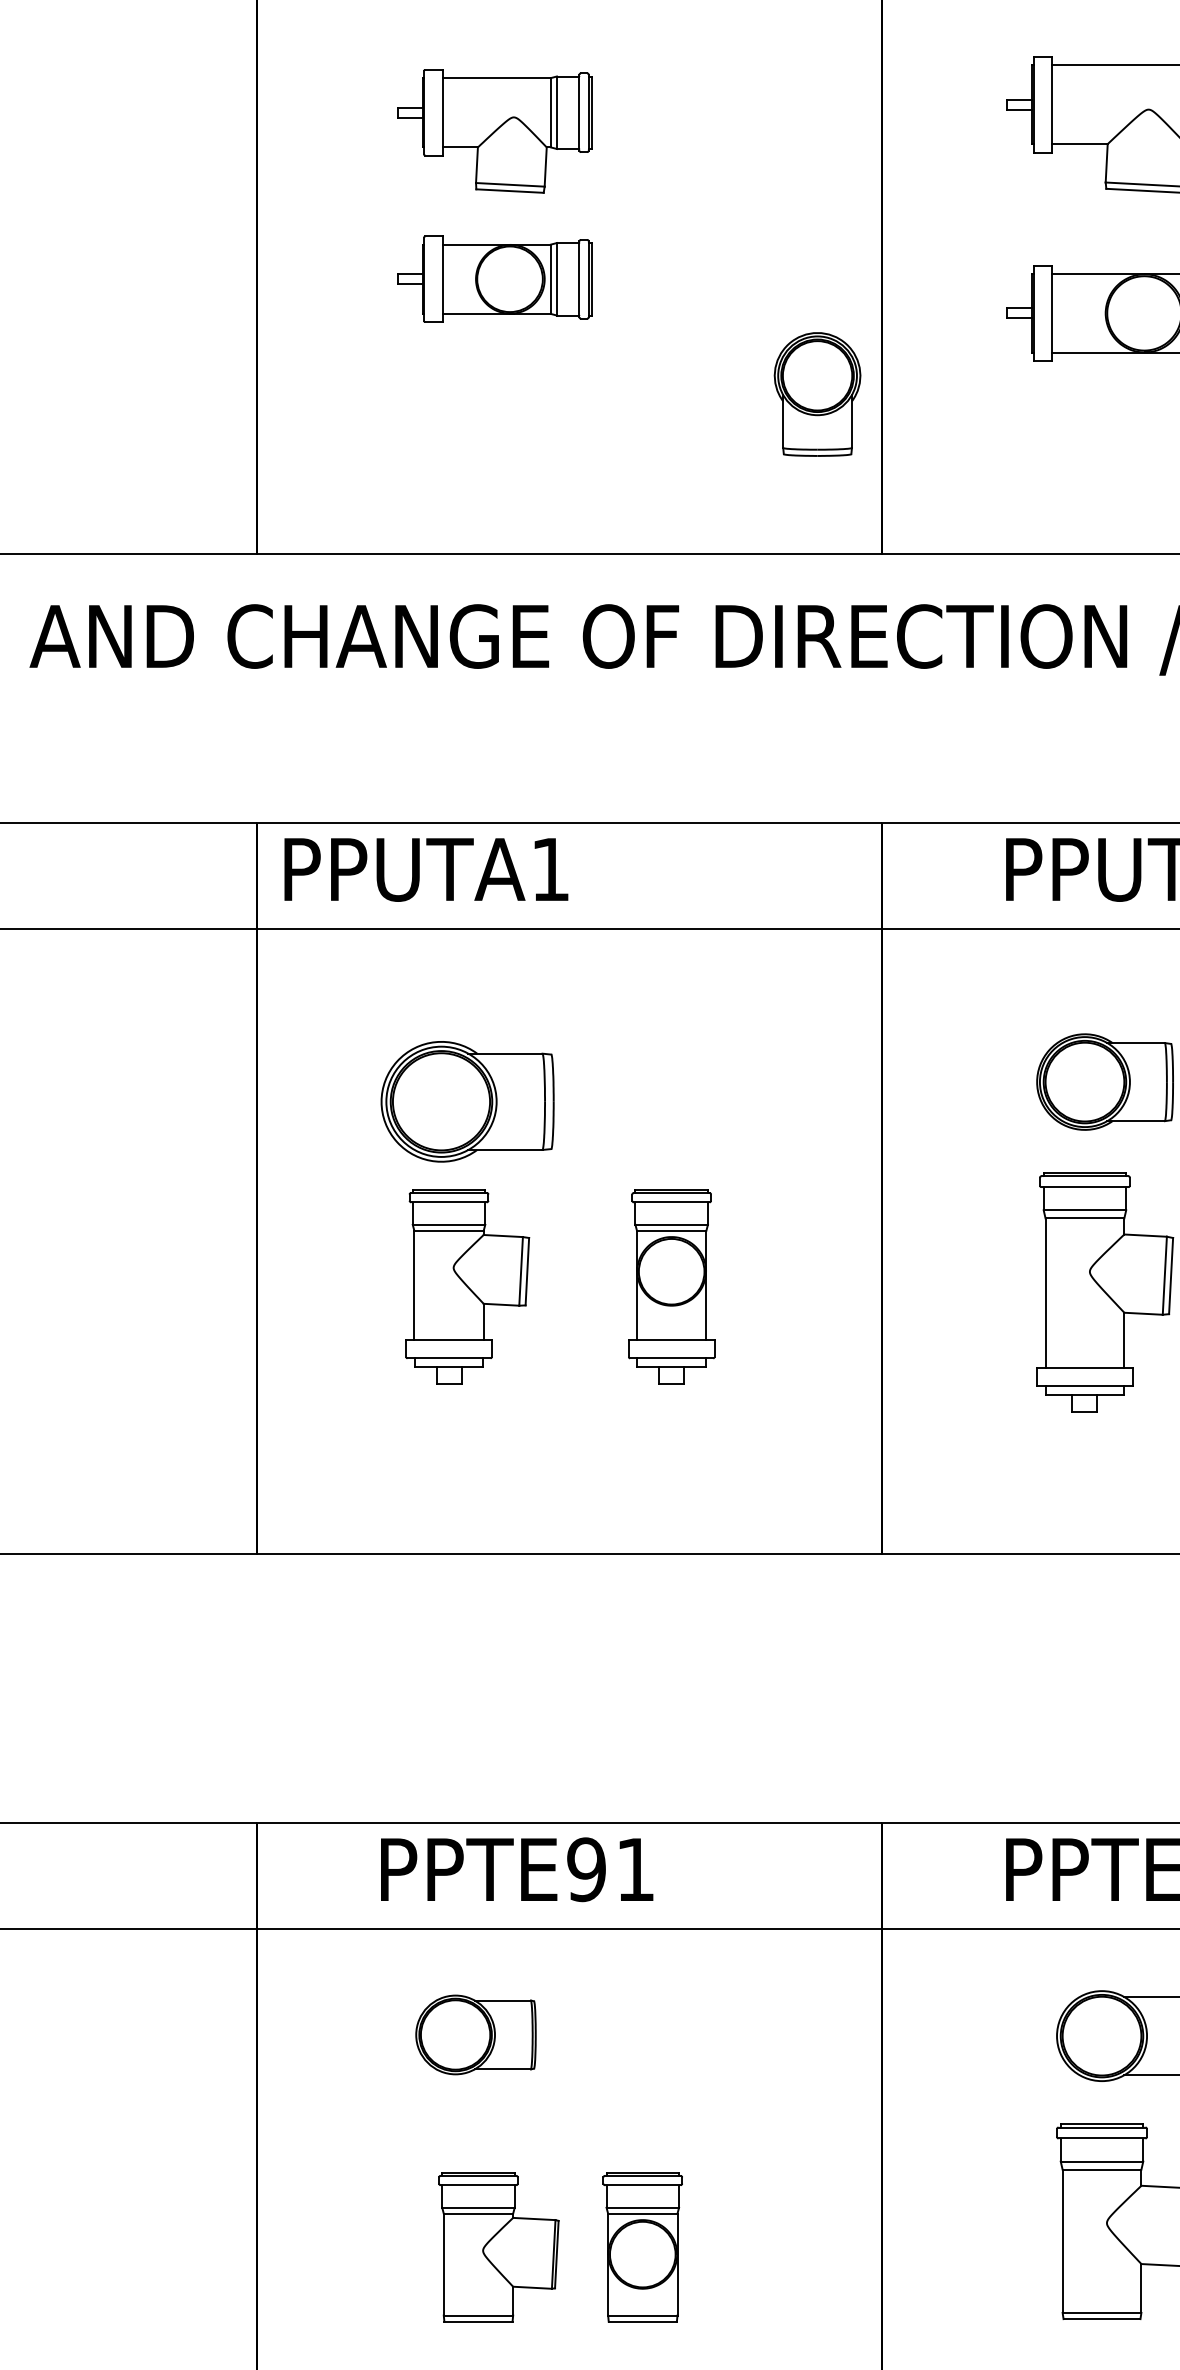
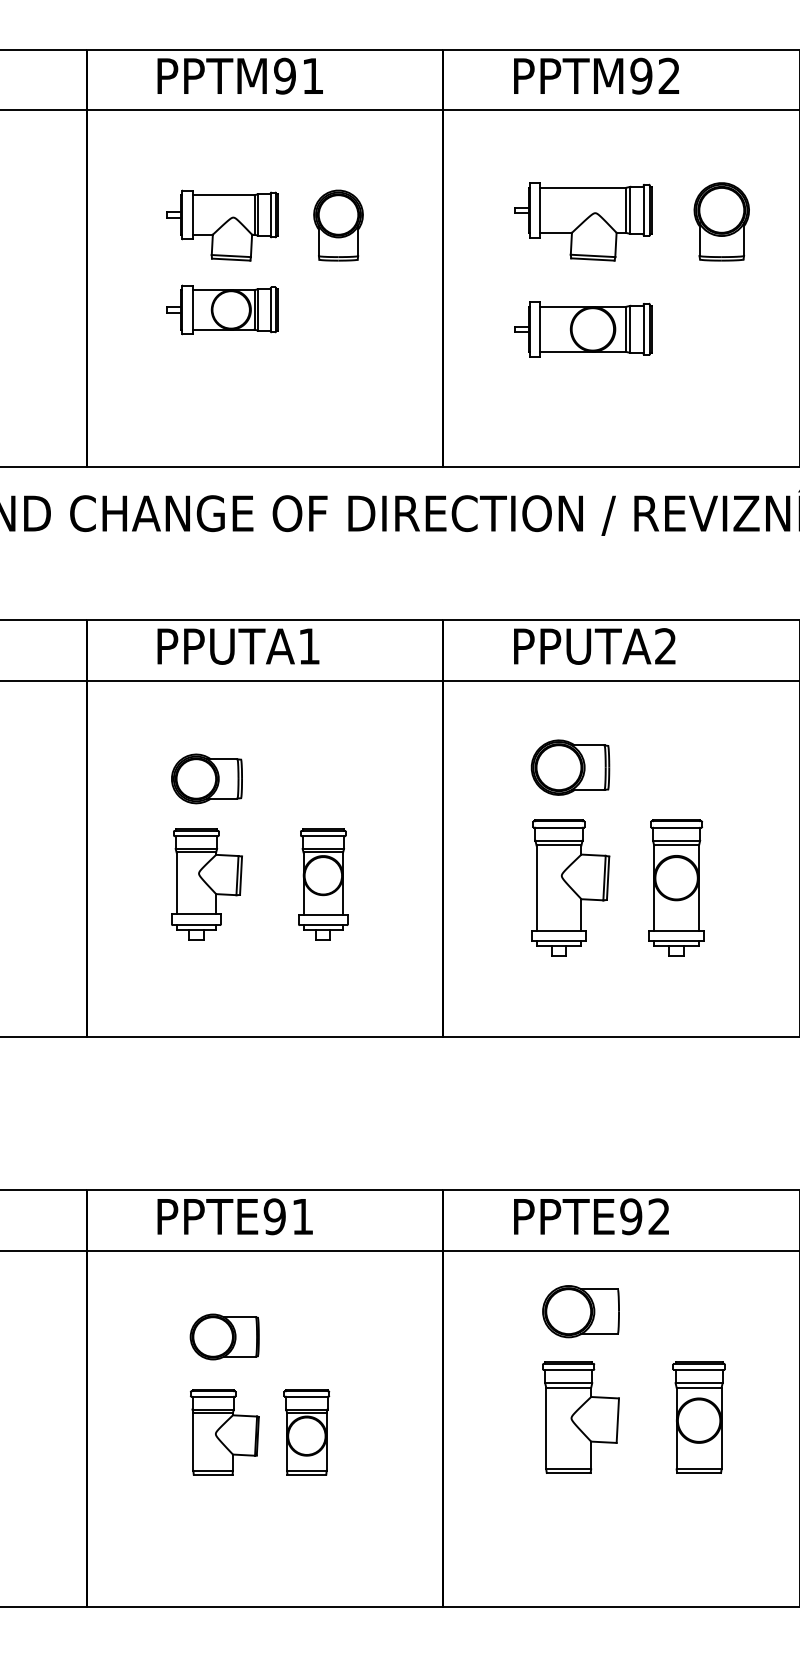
part: (817, 394) -> (338, 225), moved
text: (426, 869) -> (238, 646), moved
part: (466, 1101) -> (206, 778), size x0.71
part: (475, 2034) -> (224, 1336), moved

